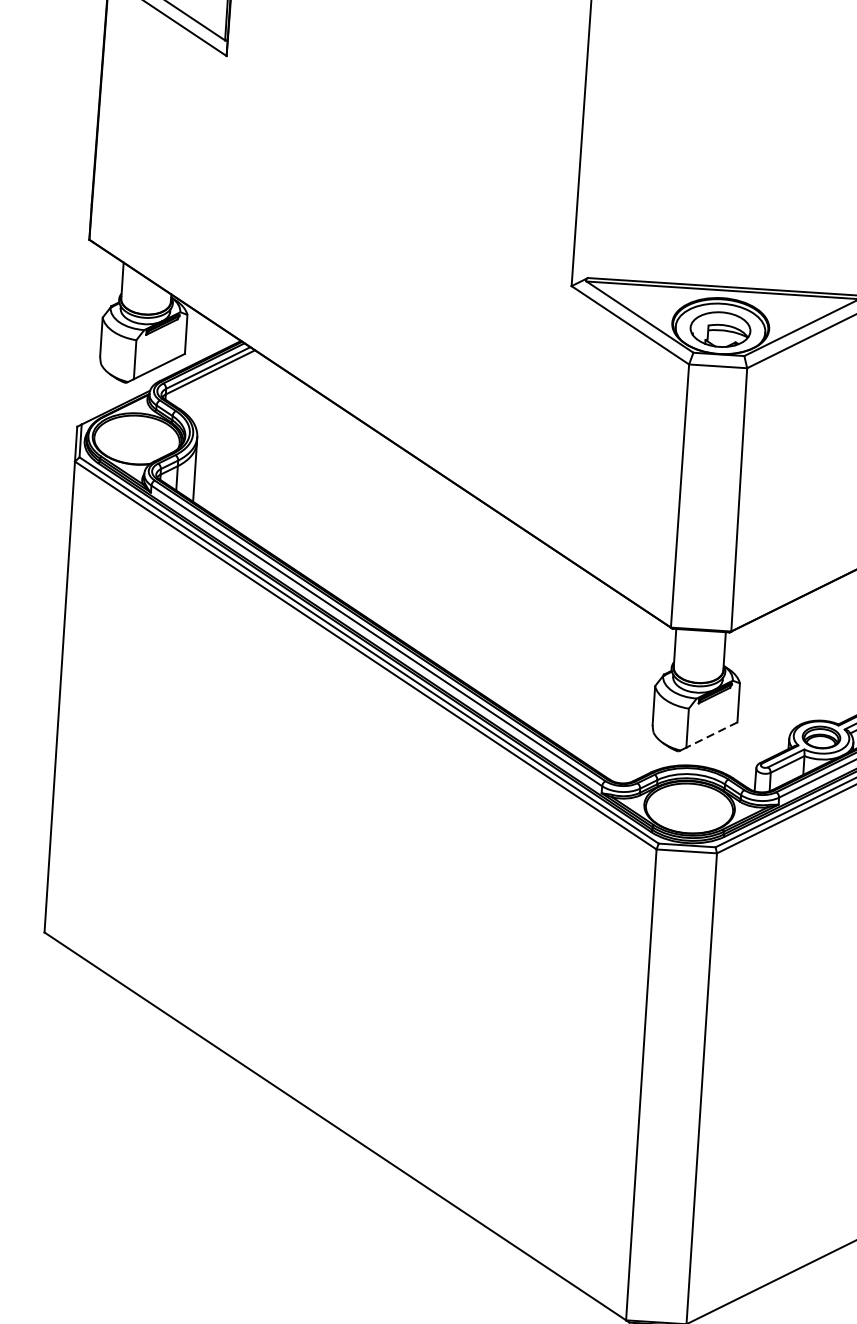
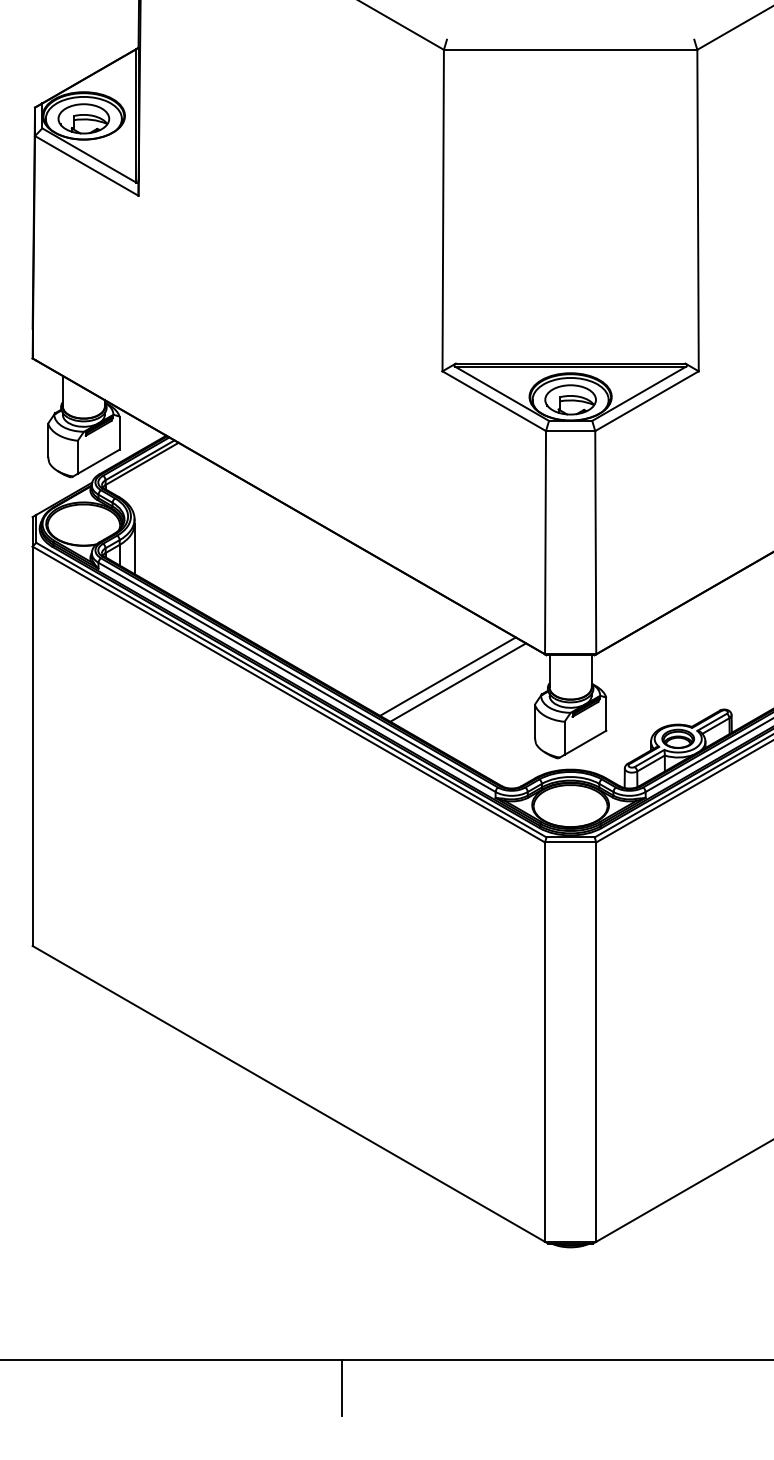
line: (554, 646) -> (447, 676), added
line: (566, 654) -> (458, 682), added
line: (711, 735) -> (585, 743), dashed -> solid

